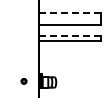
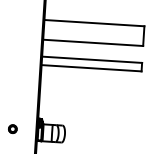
line: (70, 13) -> (95, 23), dashed -> solid
line: (70, 35) -> (92, 59), dashed -> solid

